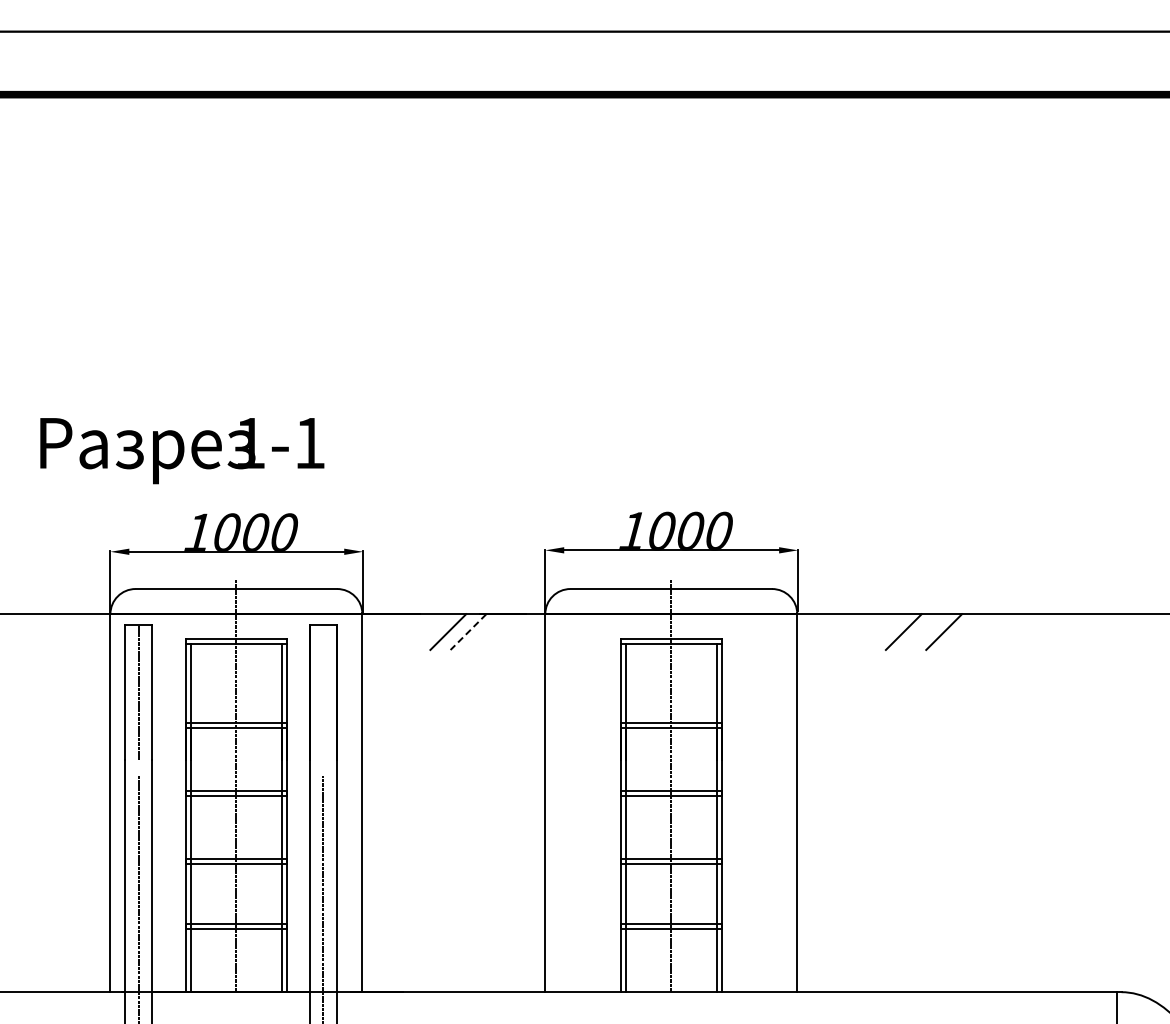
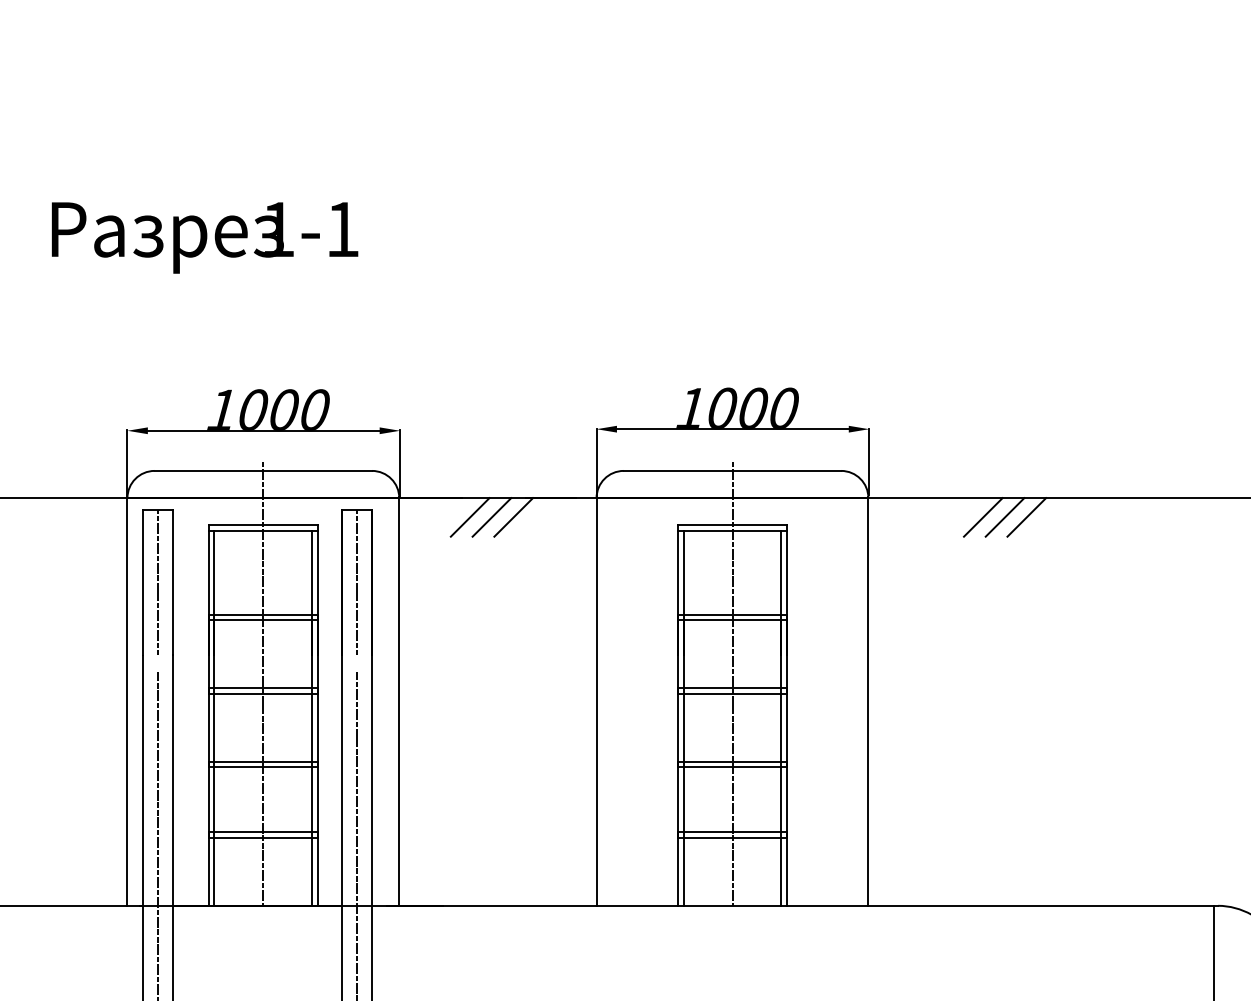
text: (182, 451) -> (205, 238), moved
line: (428, 632) -> (470, 517), added
line: (468, 632) -> (513, 517), dashed -> solid
line: (923, 632) -> (1004, 517), added
line: (323, 692) -> (357, 582), added

